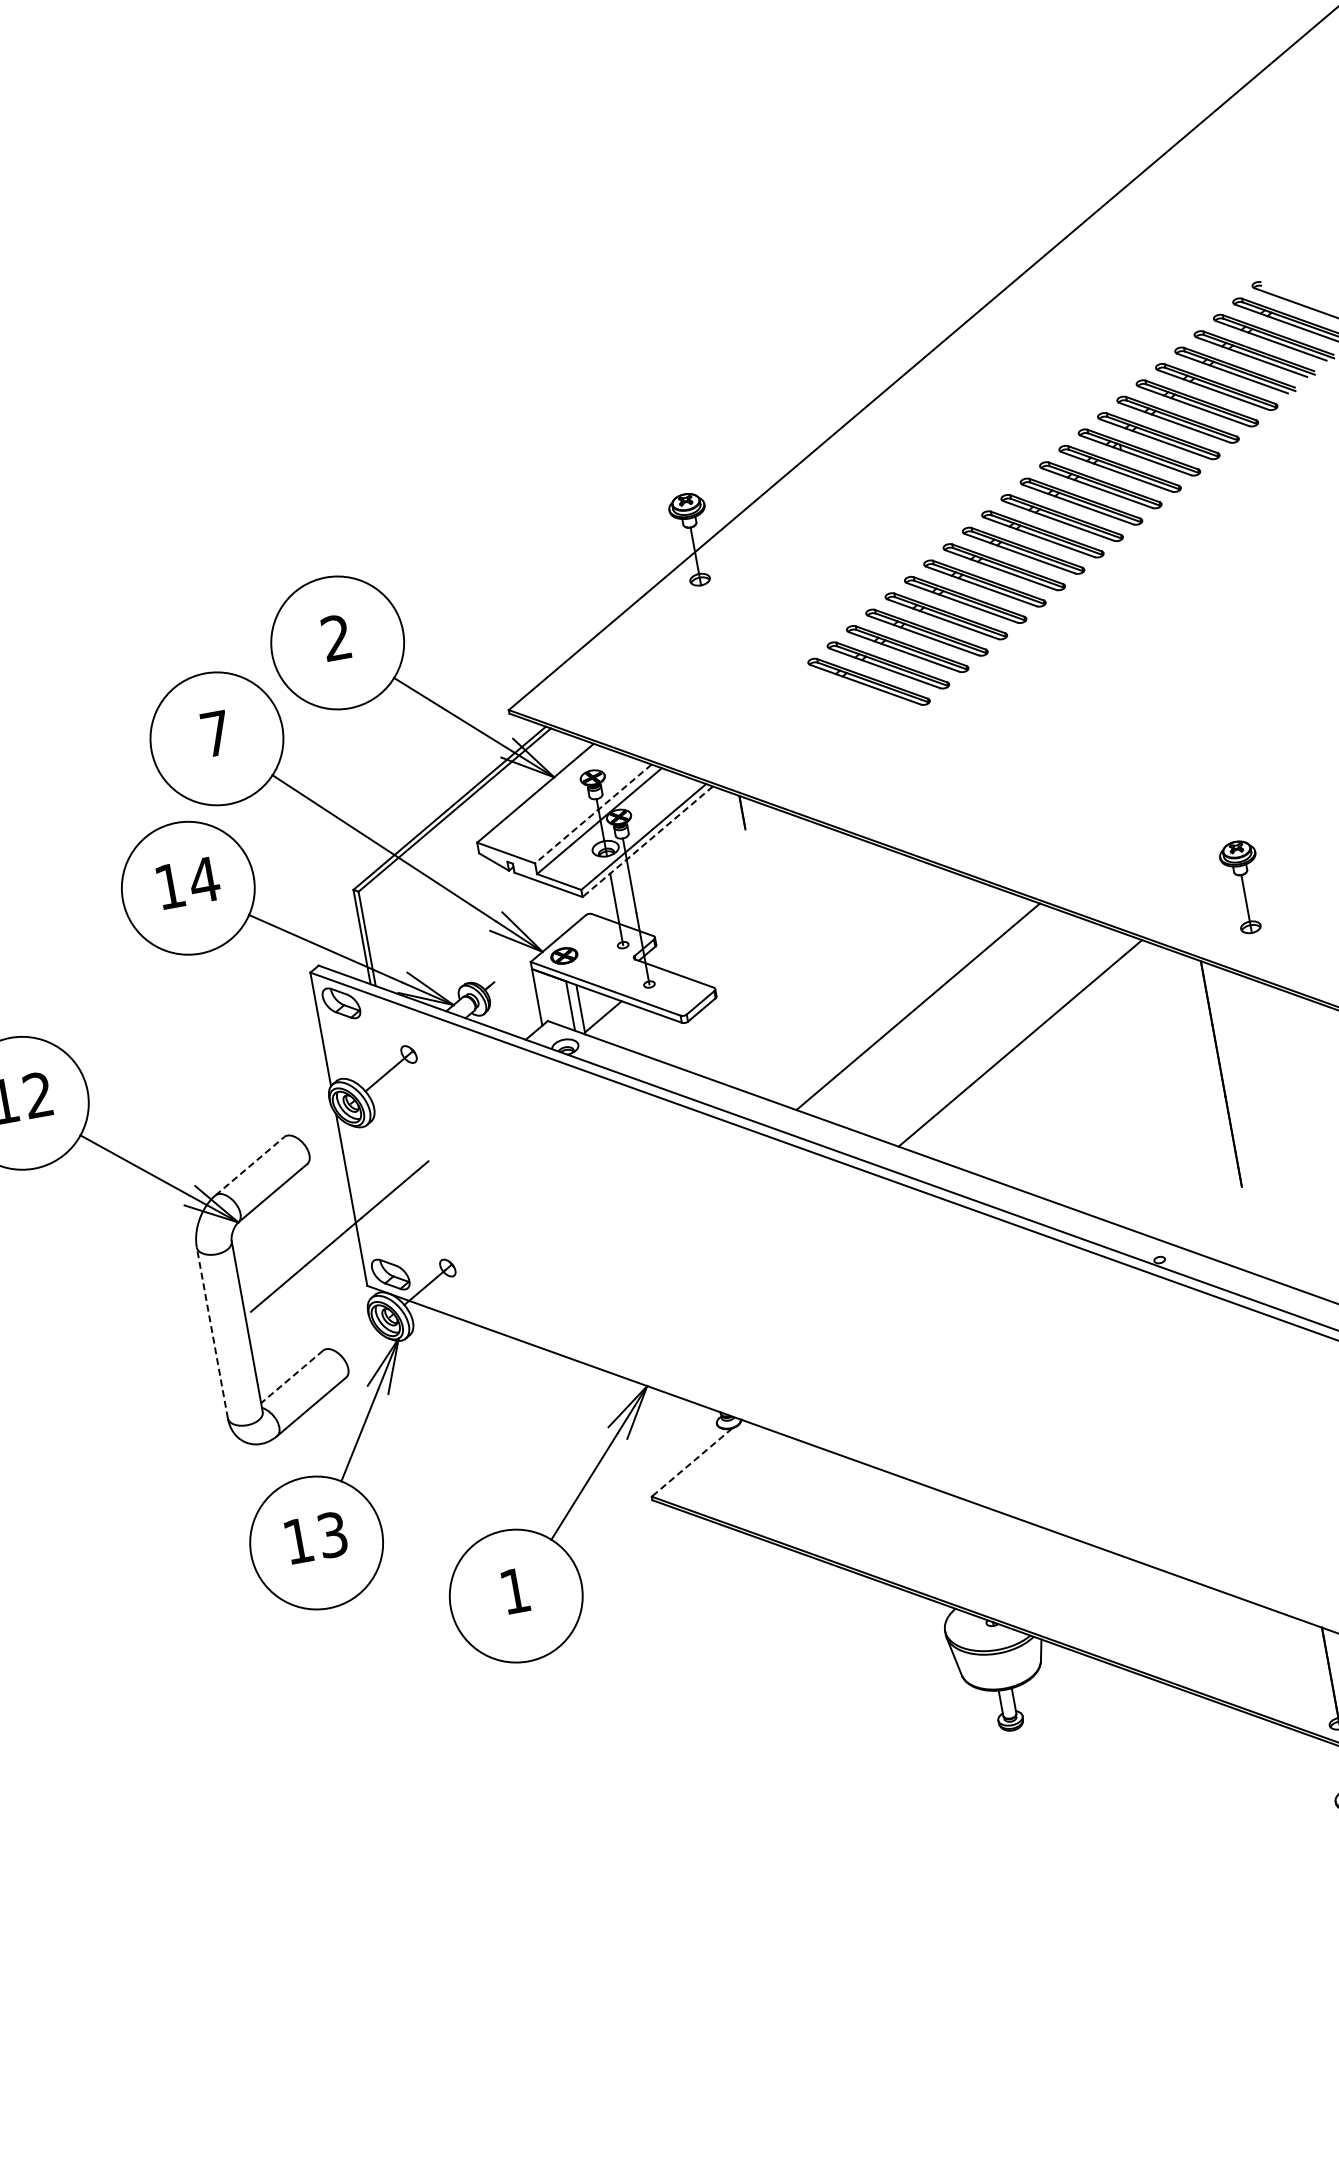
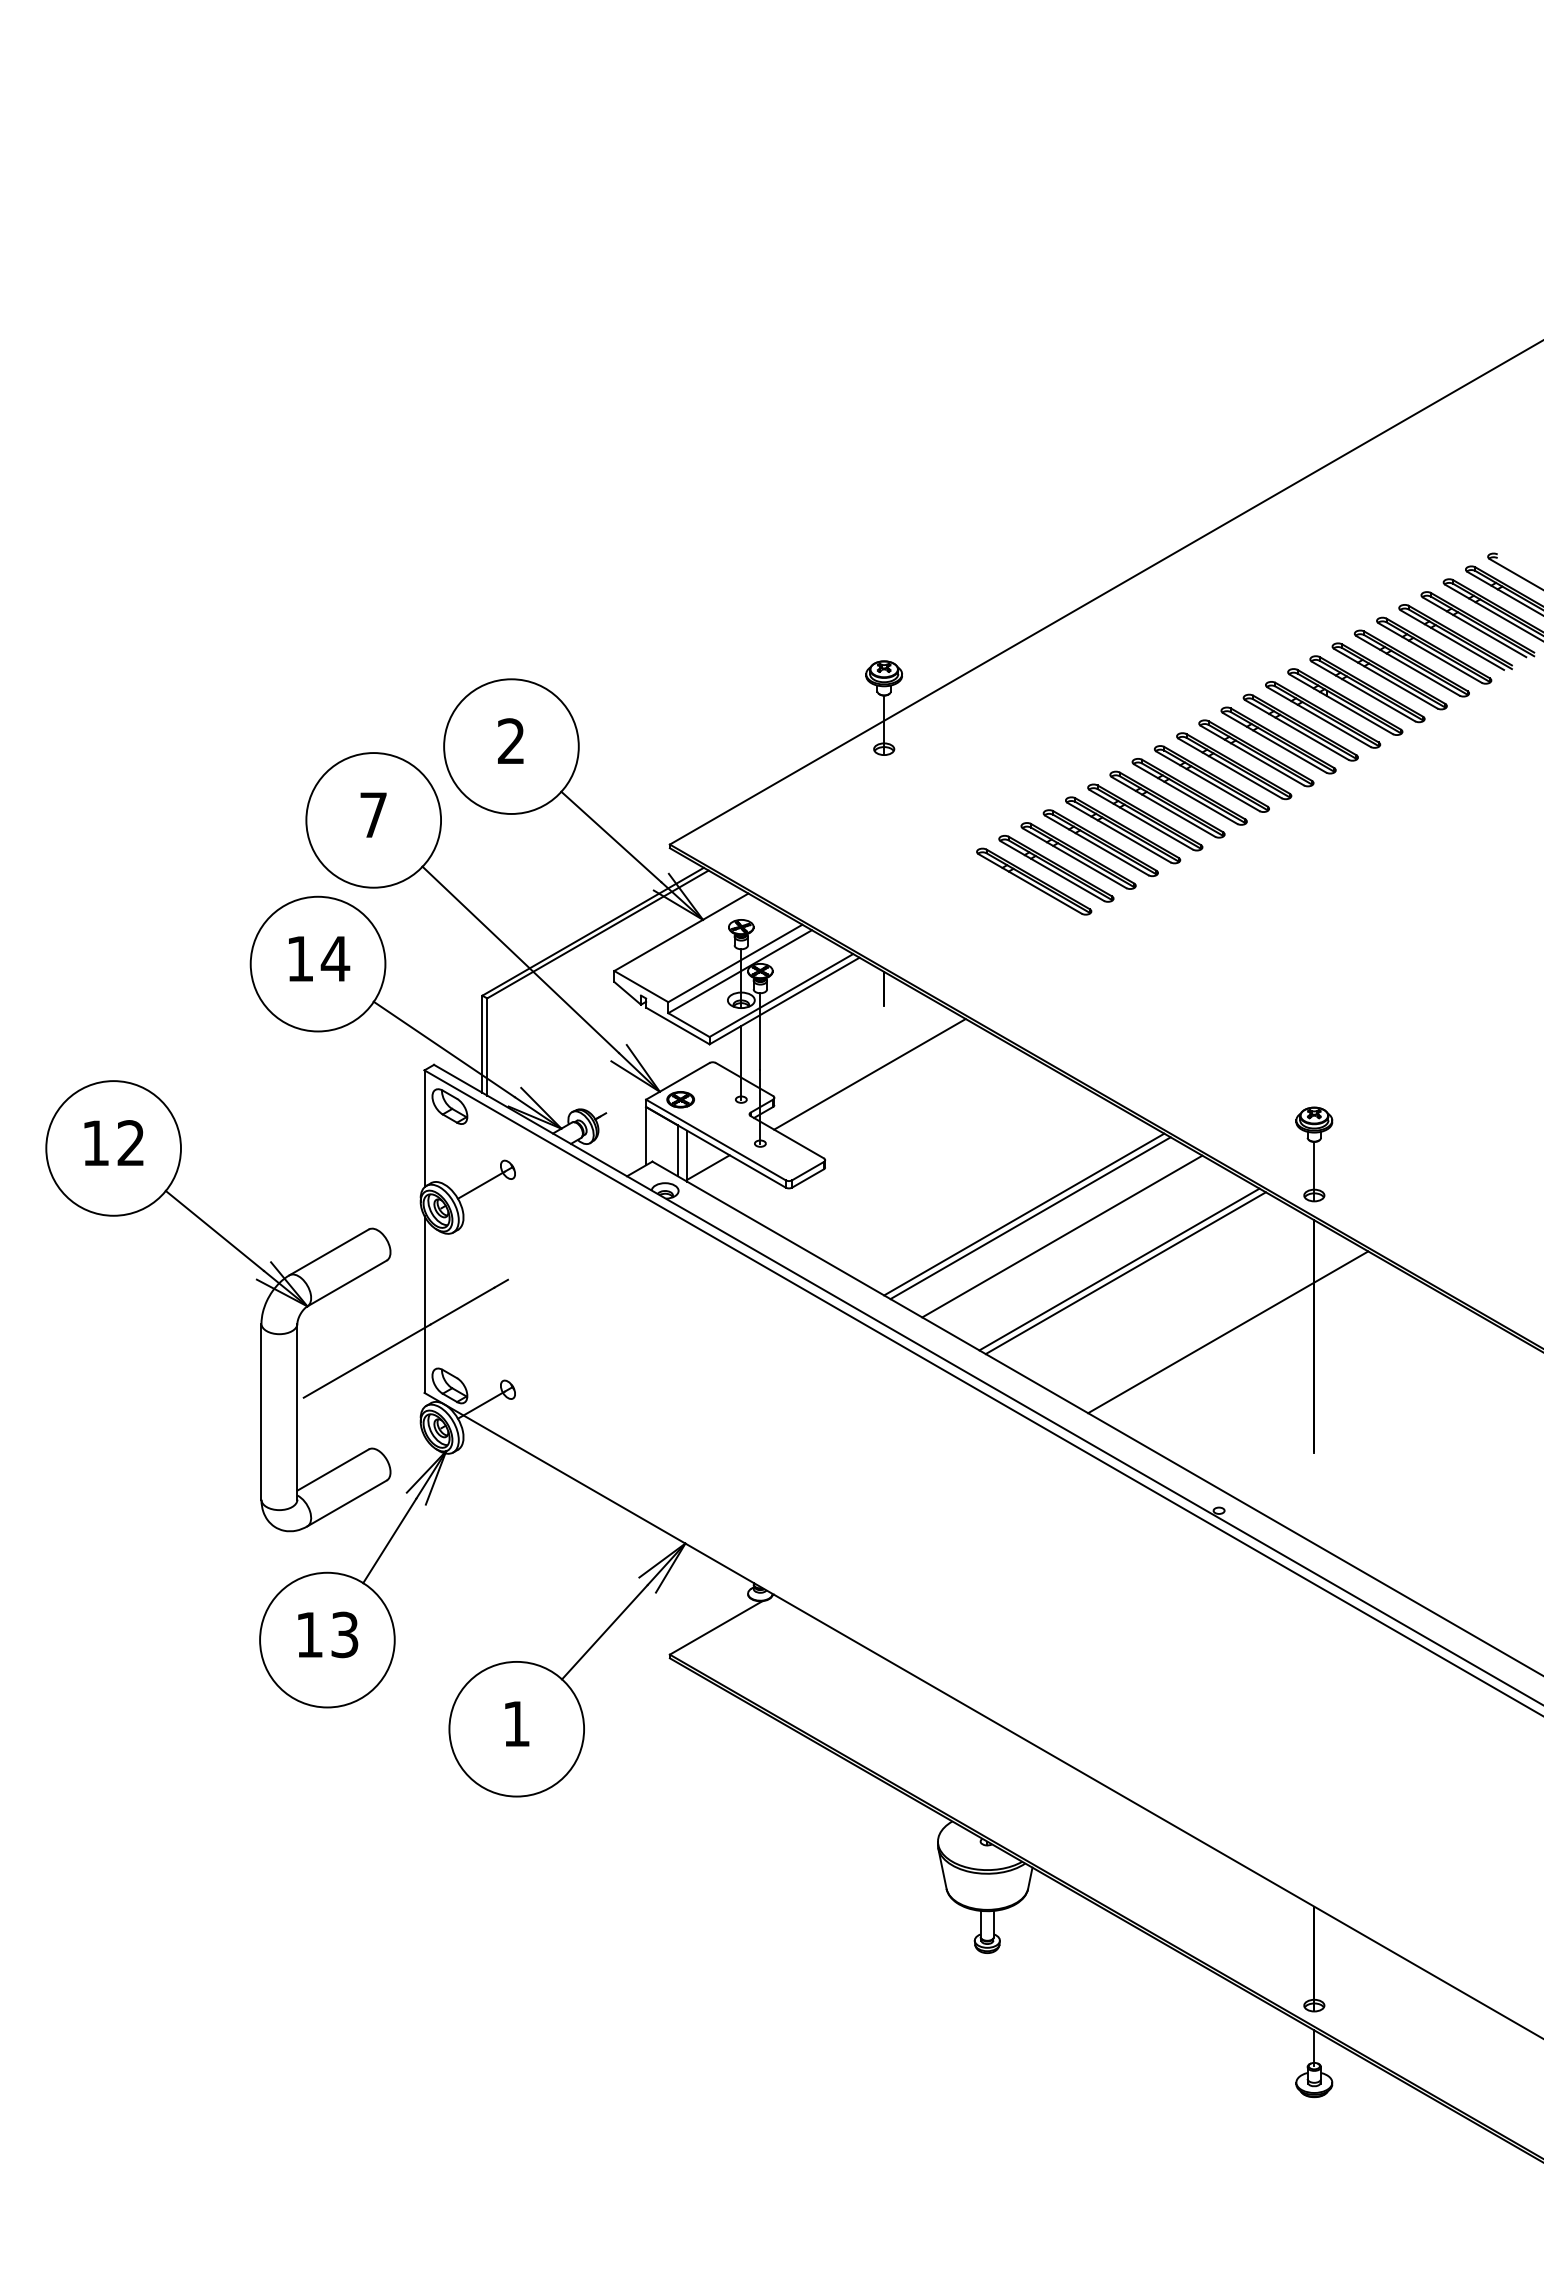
line: (592, 814) -> (734, 963), dashed -> solid
line: (647, 842) -> (784, 1001), dashed -> solid
part: (1243, 887) -> (1314, 1154), moved
line: (743, 898) -> (869, 1074), added
line: (924, 1009) -> (1030, 1218), added
line: (959, 1021) -> (1062, 1236), added
line: (1026, 1046) -> (1125, 1273), added
line: (1137, 1085) -> (1228, 1332), added
line: (250, 1166) -> (329, 1252), dashed -> solid
line: (212, 1332) -> (261, 1411), dashed -> solid
line: (291, 1377) -> (332, 1470), dashed -> solid
line: (691, 1463) -> (715, 1628), dashed -> solid

